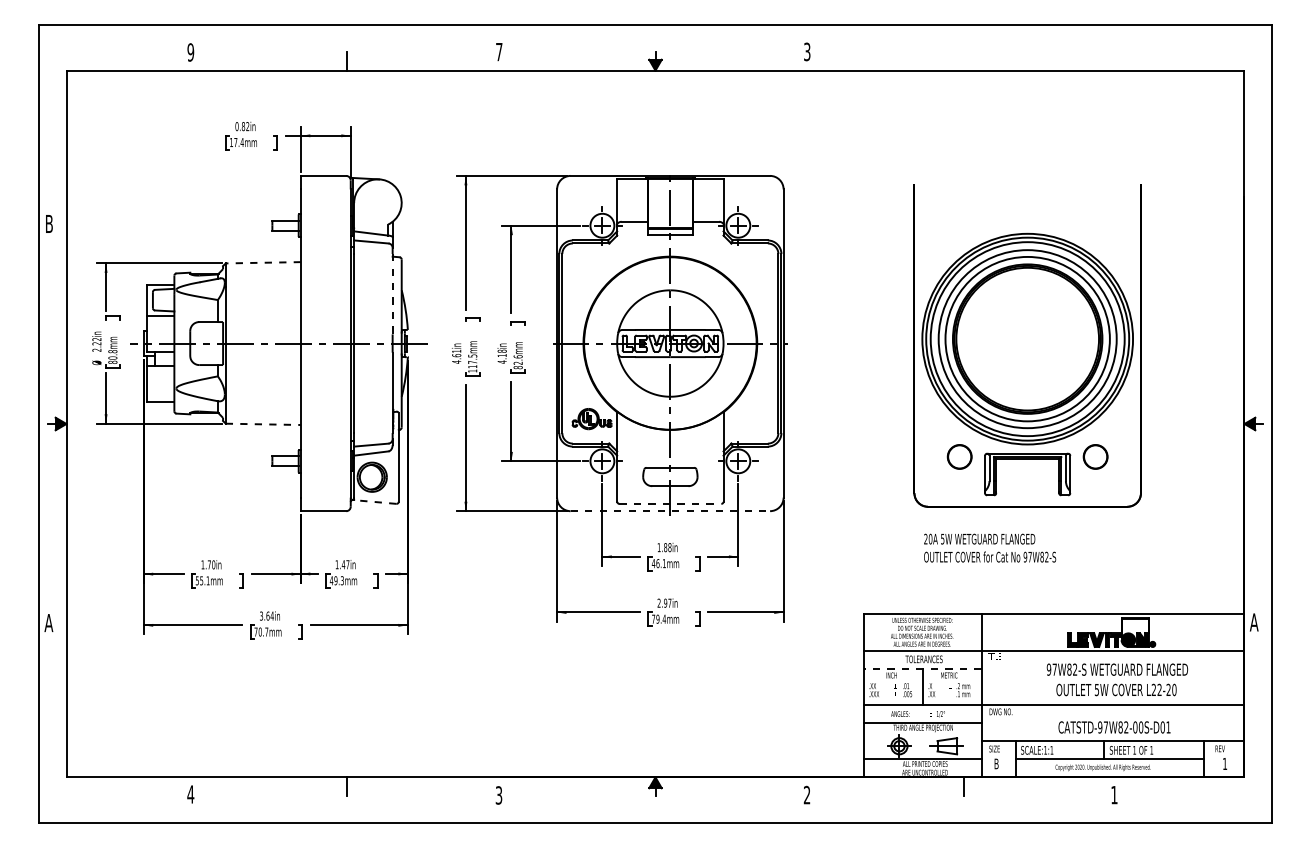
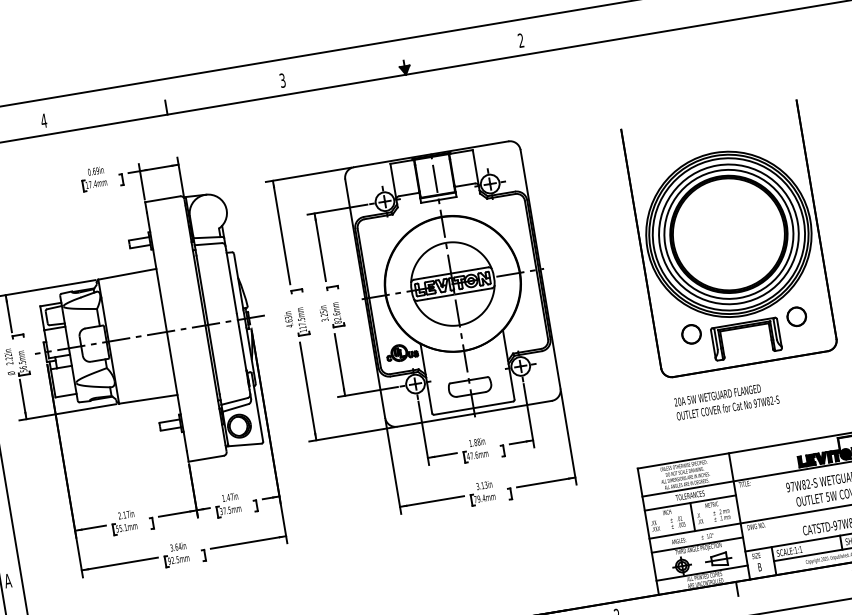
text: (499, 51) -> (282, 80), 7 -> 3
text: (190, 52) -> (43, 120), 9 -> 4
text: (807, 52) -> (521, 41), 3 -> 2
text: (245, 126) -> (95, 171), 0.82in -> 0.69in
line: (263, 262) -> (127, 274), dashed -> solid
line: (392, 294) -> (231, 282), dashed -> solid
text: (456, 350) -> (288, 317), 4.61in -> 4.63in
text: (112, 356) -> (22, 366), 80.8mm -> 56.5mm
text: (501, 356) -> (323, 315), 4.18in -> 3.25in
line: (263, 424) -> (148, 399), dashed -> solid
line: (374, 501) -> (244, 444), dashed -> solid
line: (670, 503) -> (473, 407), dashed -> solid
line: (670, 511) -> (474, 414), dashed -> solid
text: (661, 563) -> (474, 455), 46.1mm -> 47.6mm
text: (208, 564) -> (124, 514), 1.70in -> 2.17in
text: (336, 580) -> (225, 510), 49.3mm -> 37.5mm
text: (664, 602) -> (481, 485), 2.97in -> 3.13in
text: (261, 631) -> (173, 559), 70.7mm -> 92.5mm
line: (922, 668) -> (690, 502), dashed -> solid

